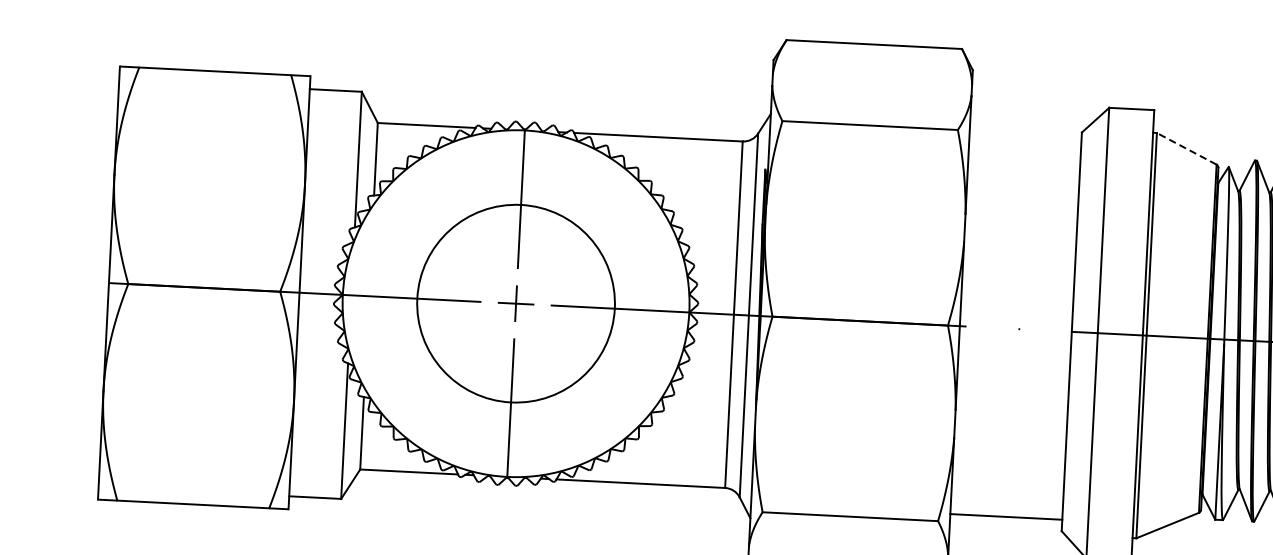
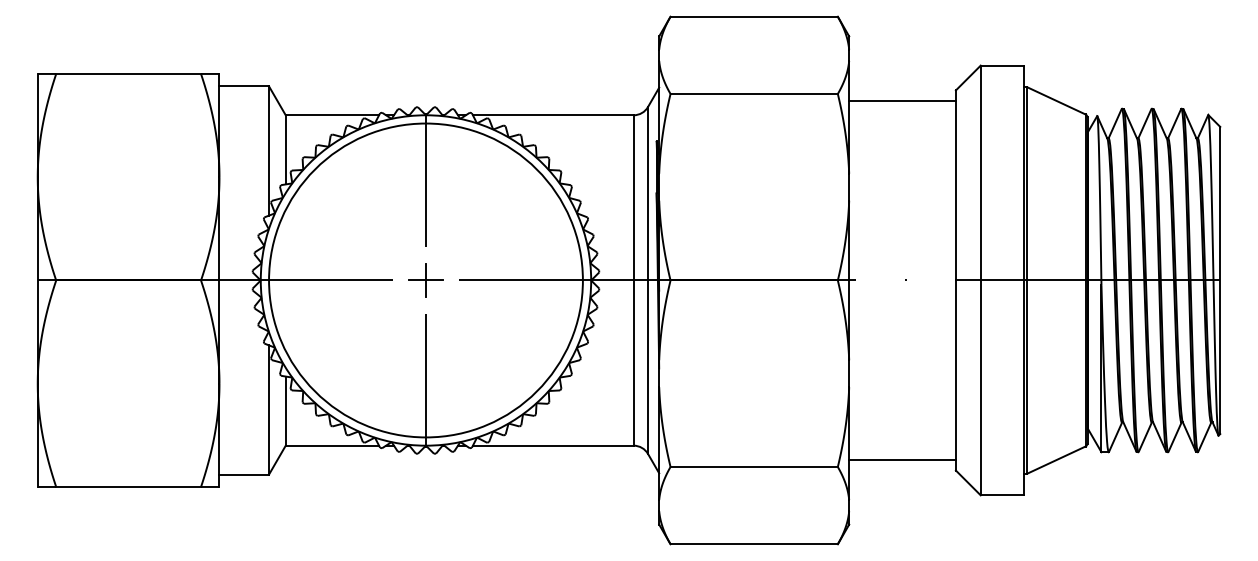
line: (1025, 141) -> (902, 101), added
line: (1185, 148) -> (1055, 100), dashed -> solid
circle: (515, 303) -> (425, 280), size x1.67

